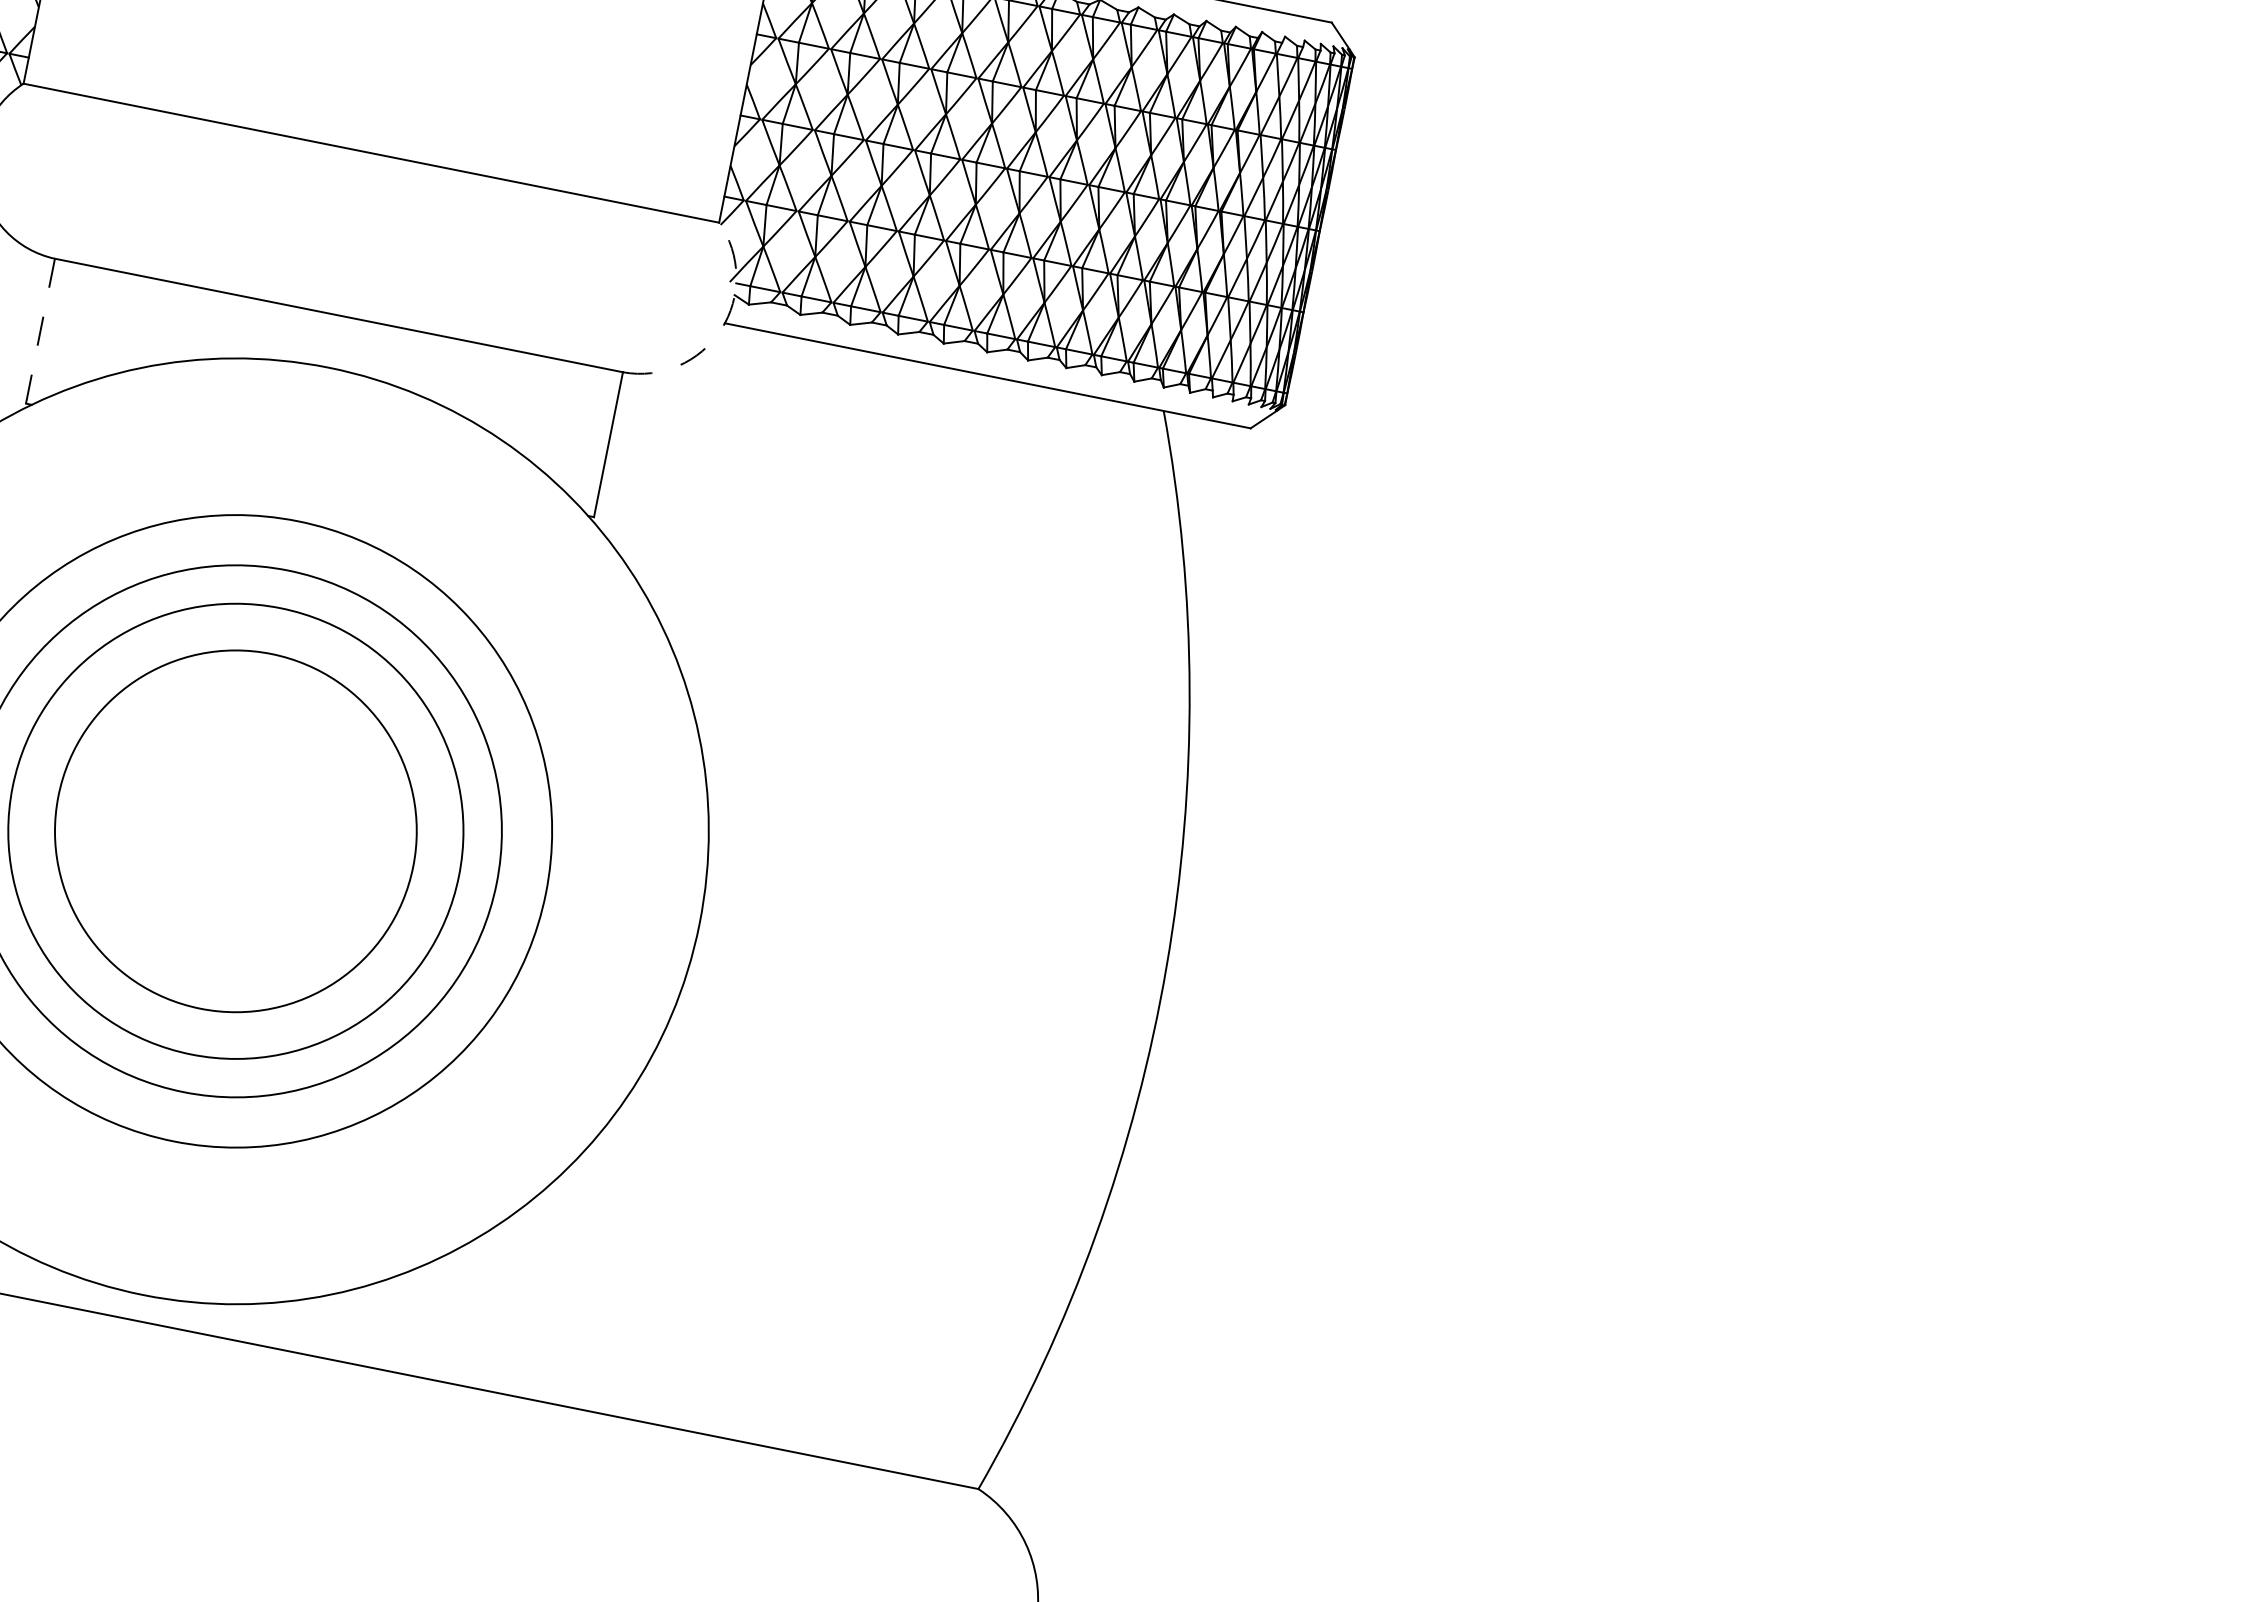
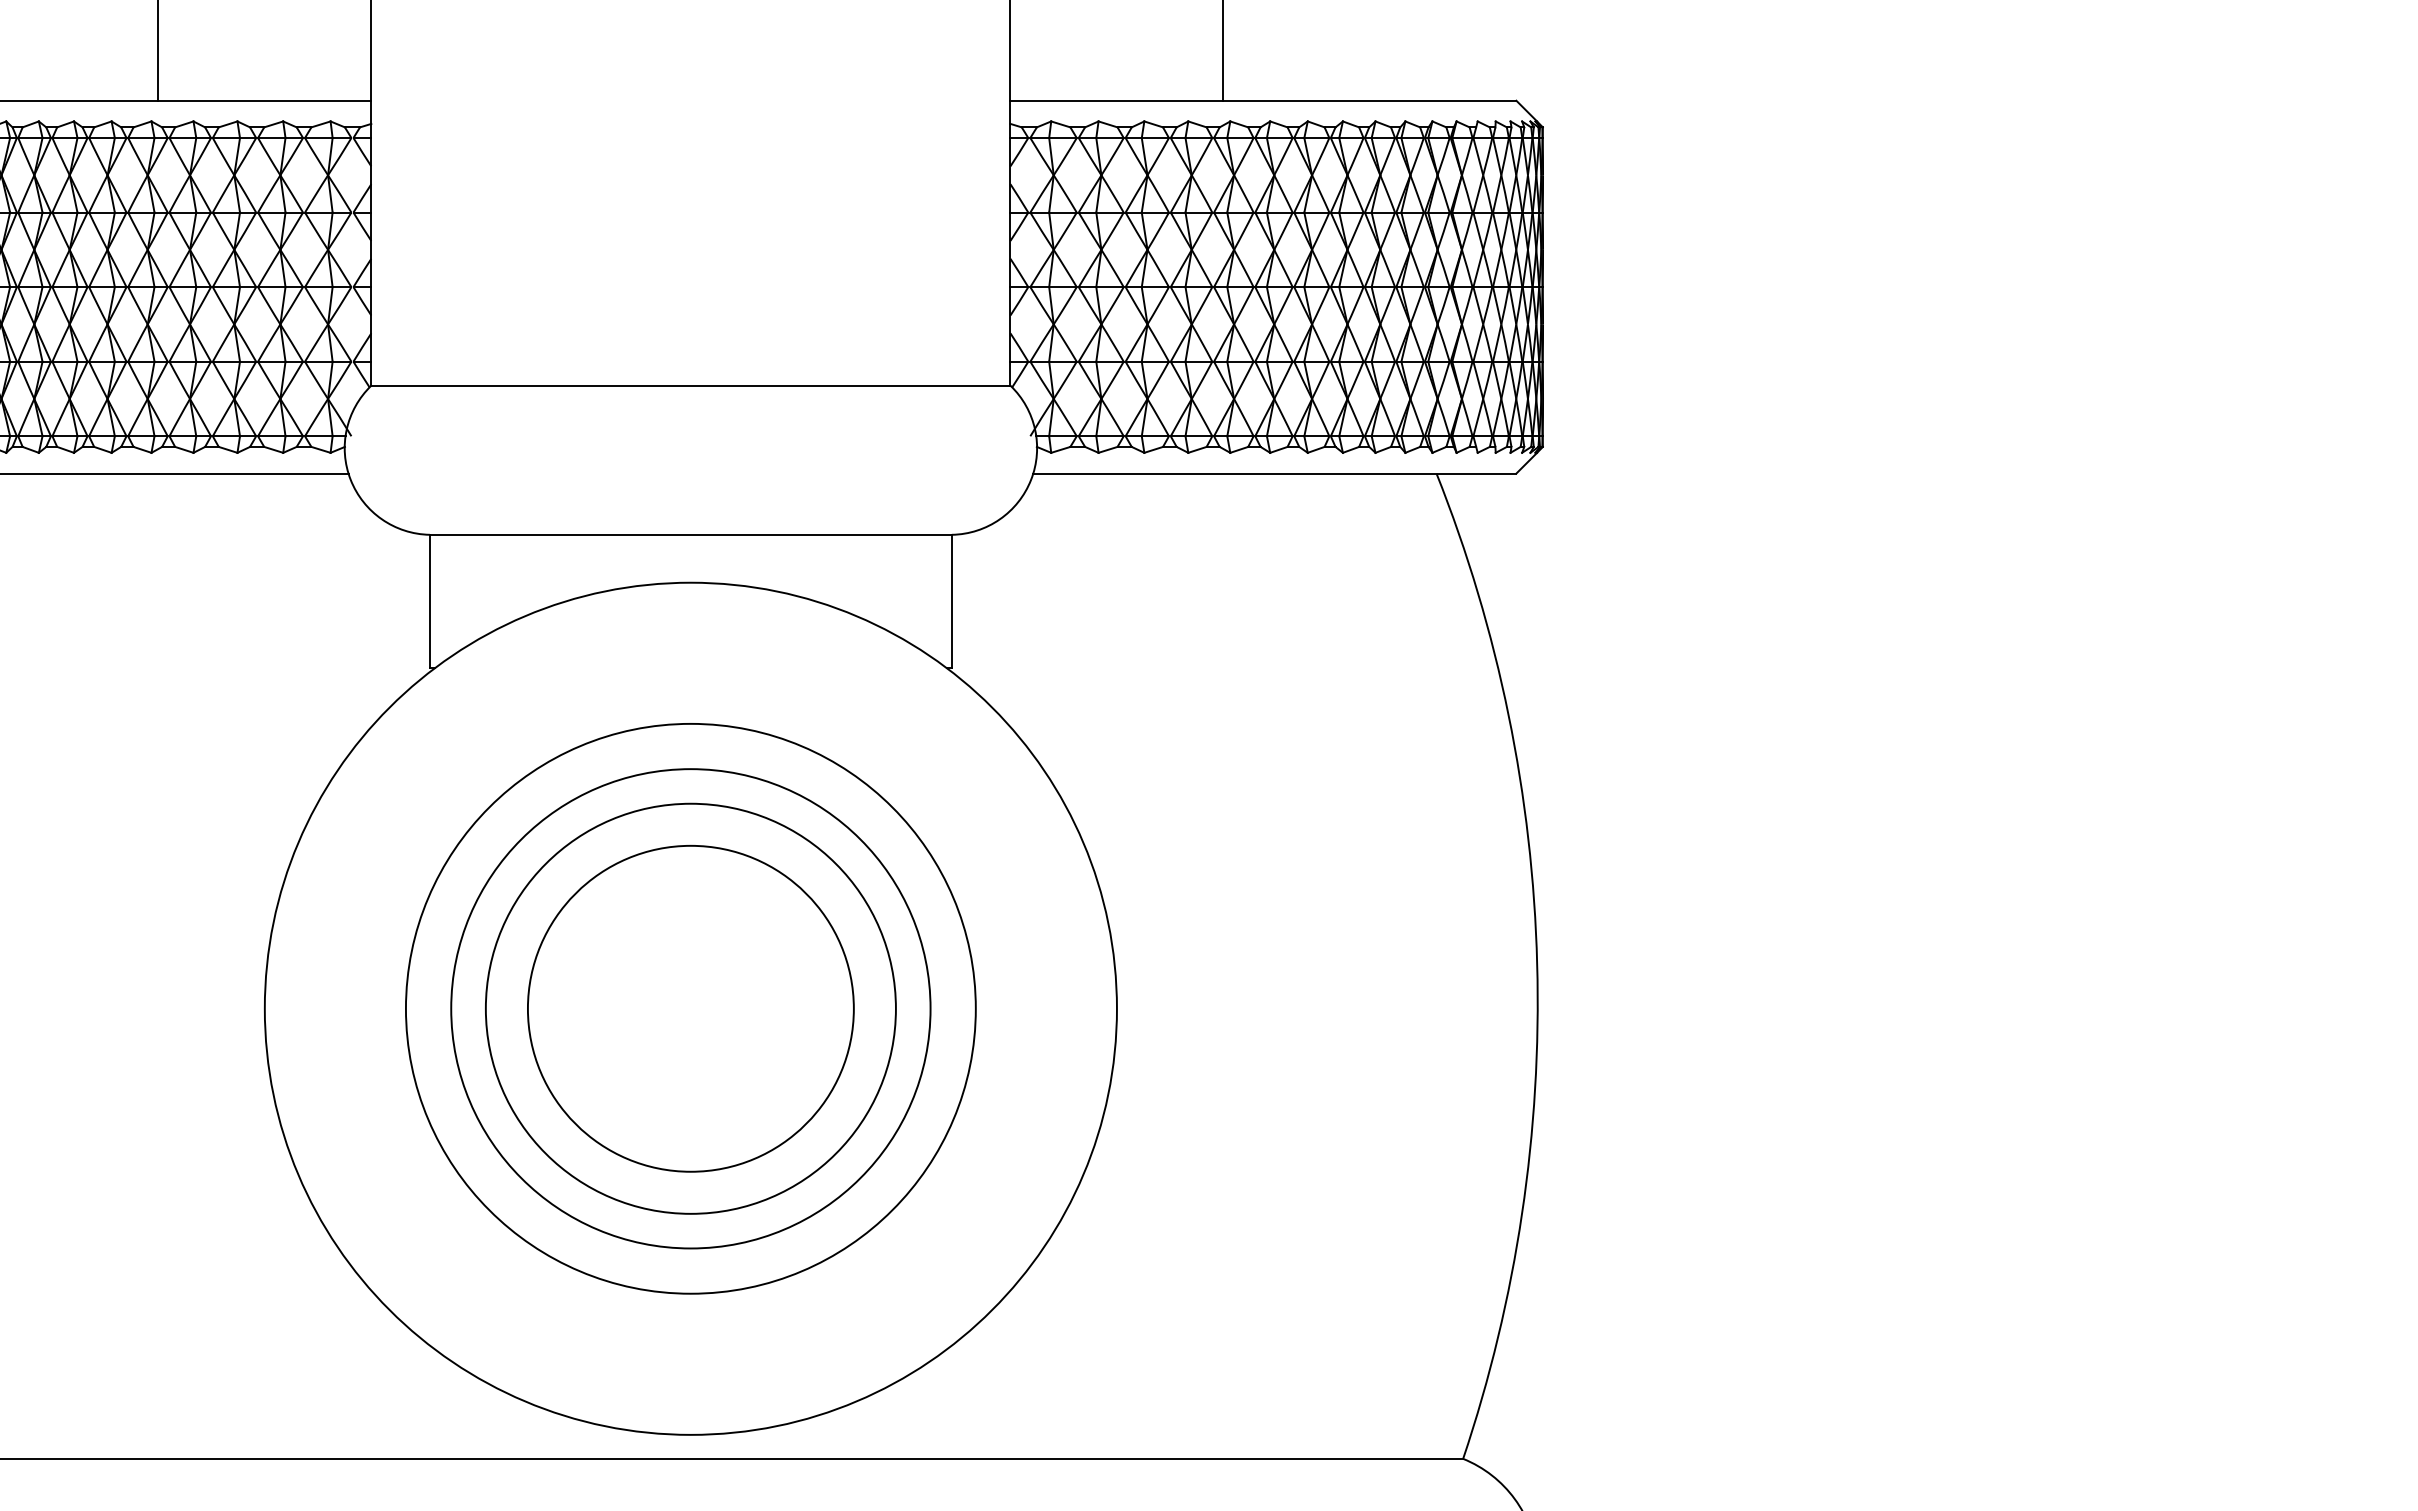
arc: (721, 329) -> (1031, 479), dashed -> solid
line: (39, 331) -> (429, 601), dashed -> solid

